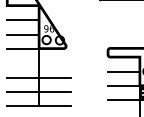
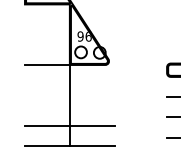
line: (22, 20) -> (47, 24), removed
line: (22, 34) -> (47, 44), removed
line: (38, 77) -> (69, 105), removed

